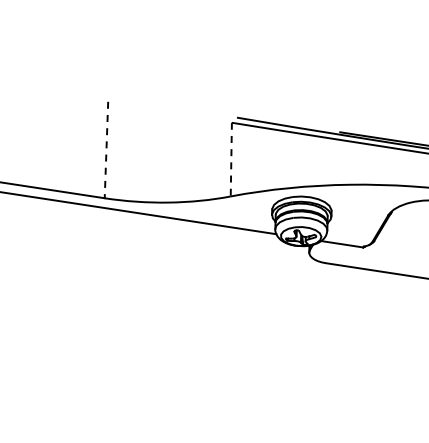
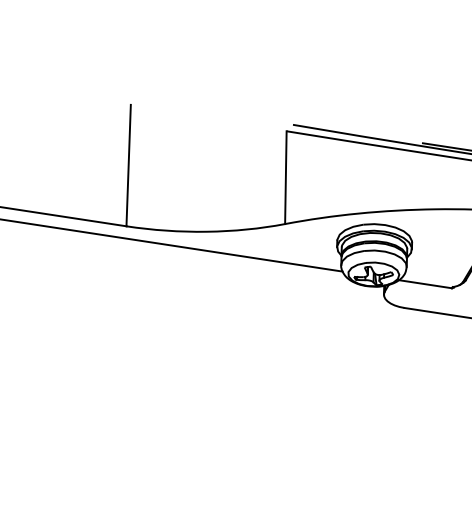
line: (106, 150) -> (128, 166), dashed -> solid
line: (231, 159) -> (286, 177), dashed -> solid

